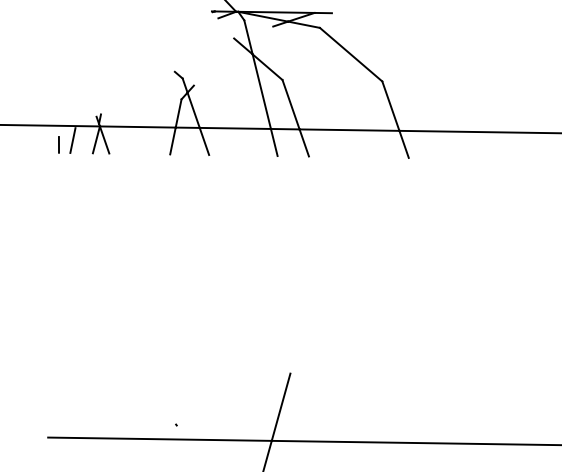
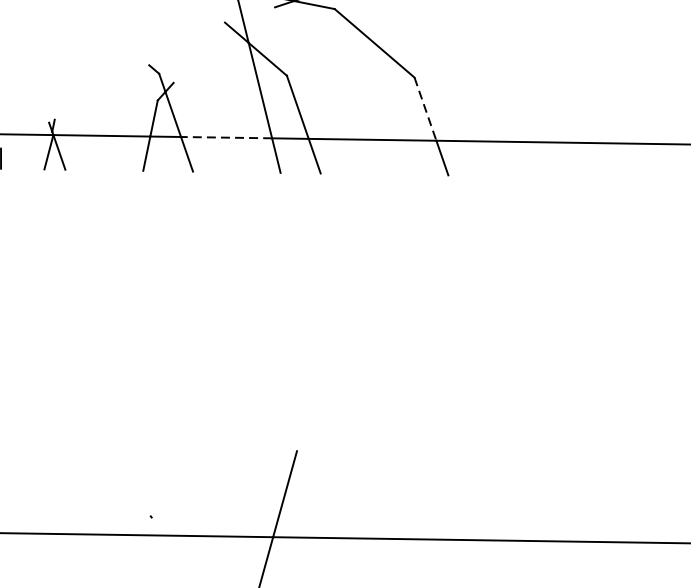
line: (391, 106) -> (426, 109), solid -> dashed
line: (235, 128) -> (226, 137), solid -> dashed
line: (72, 140) -> (18, 153), removed

